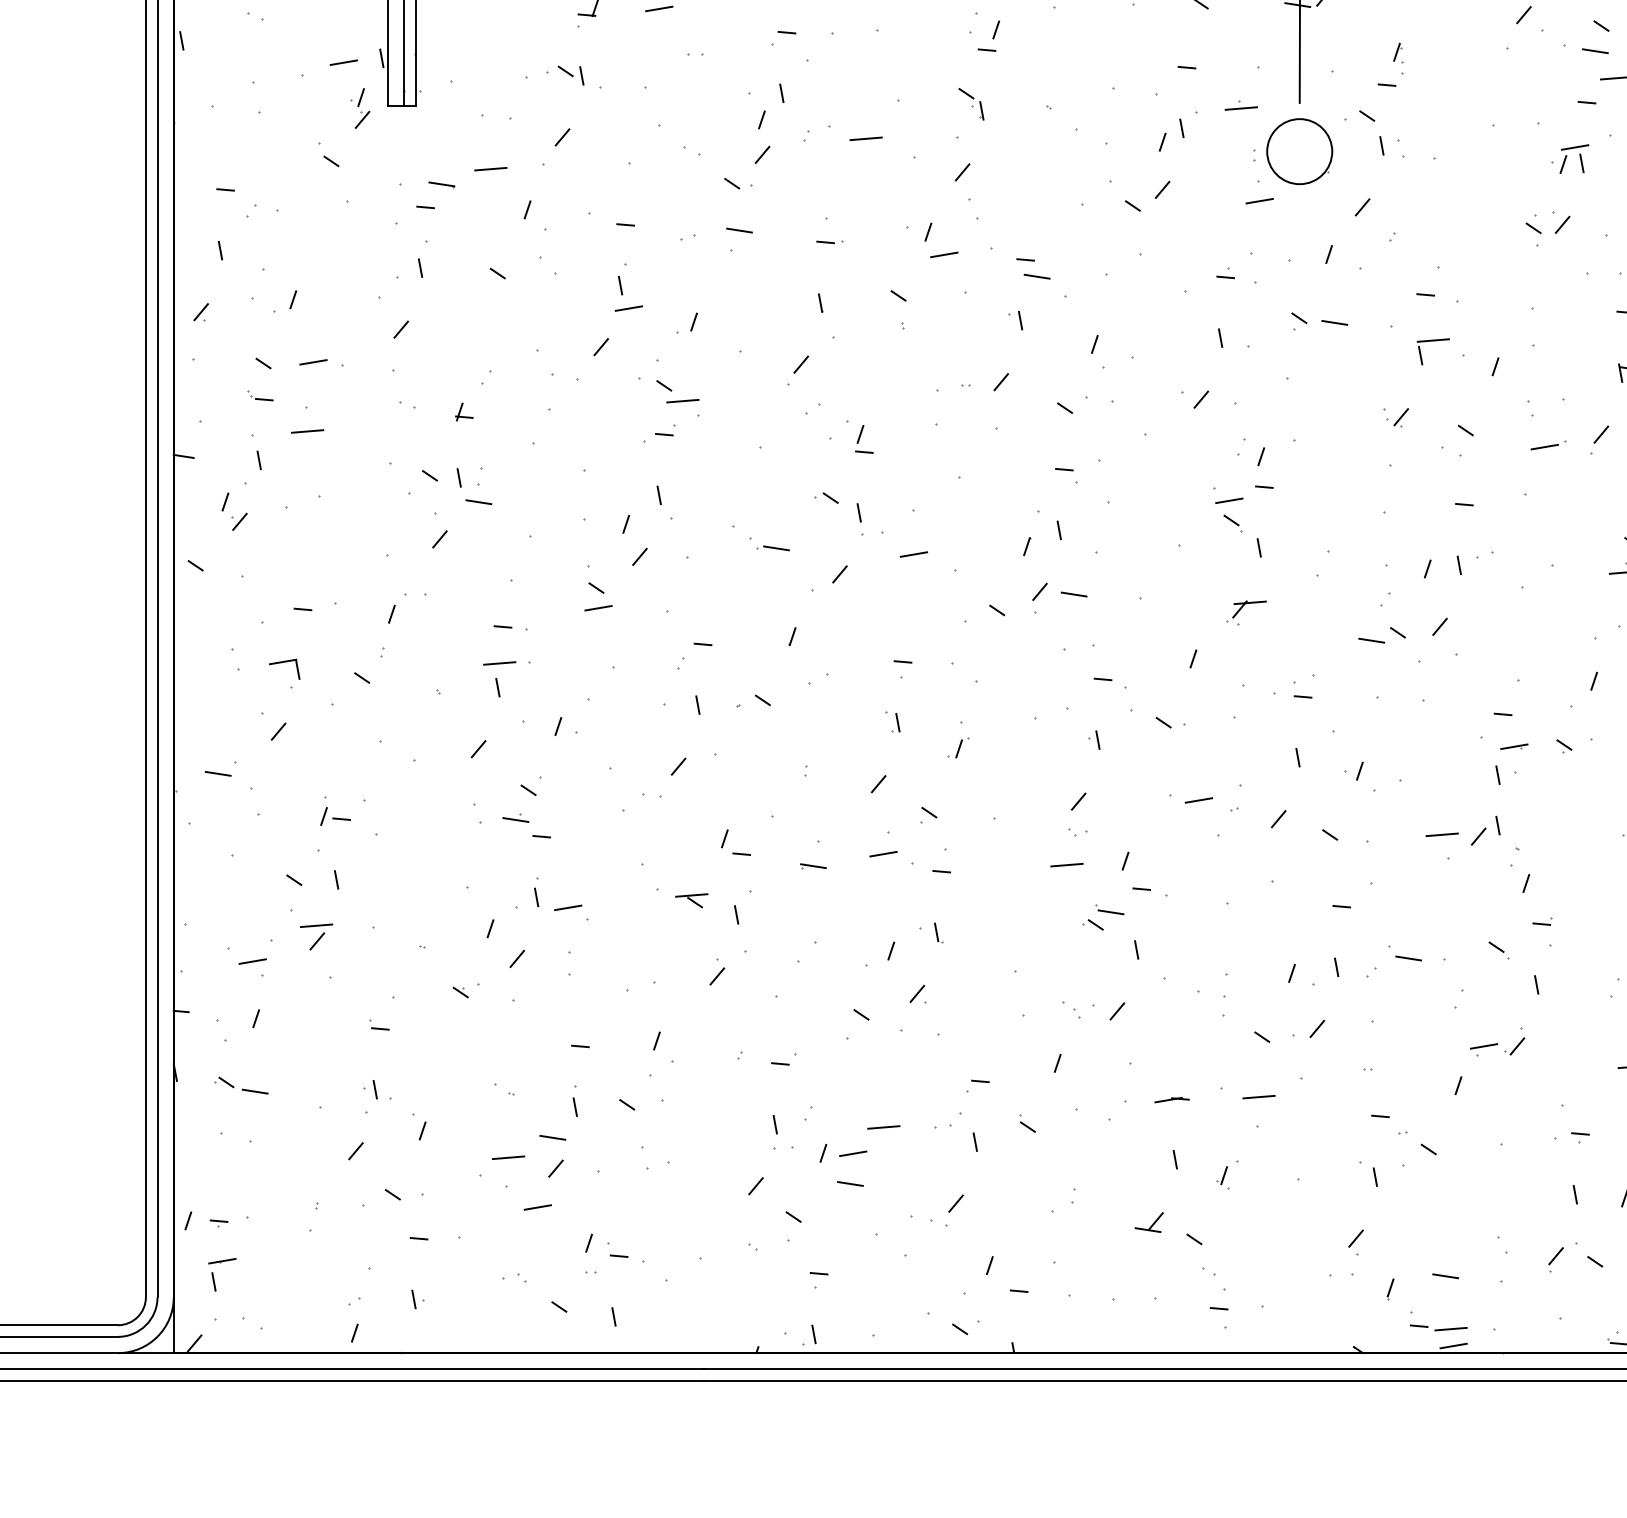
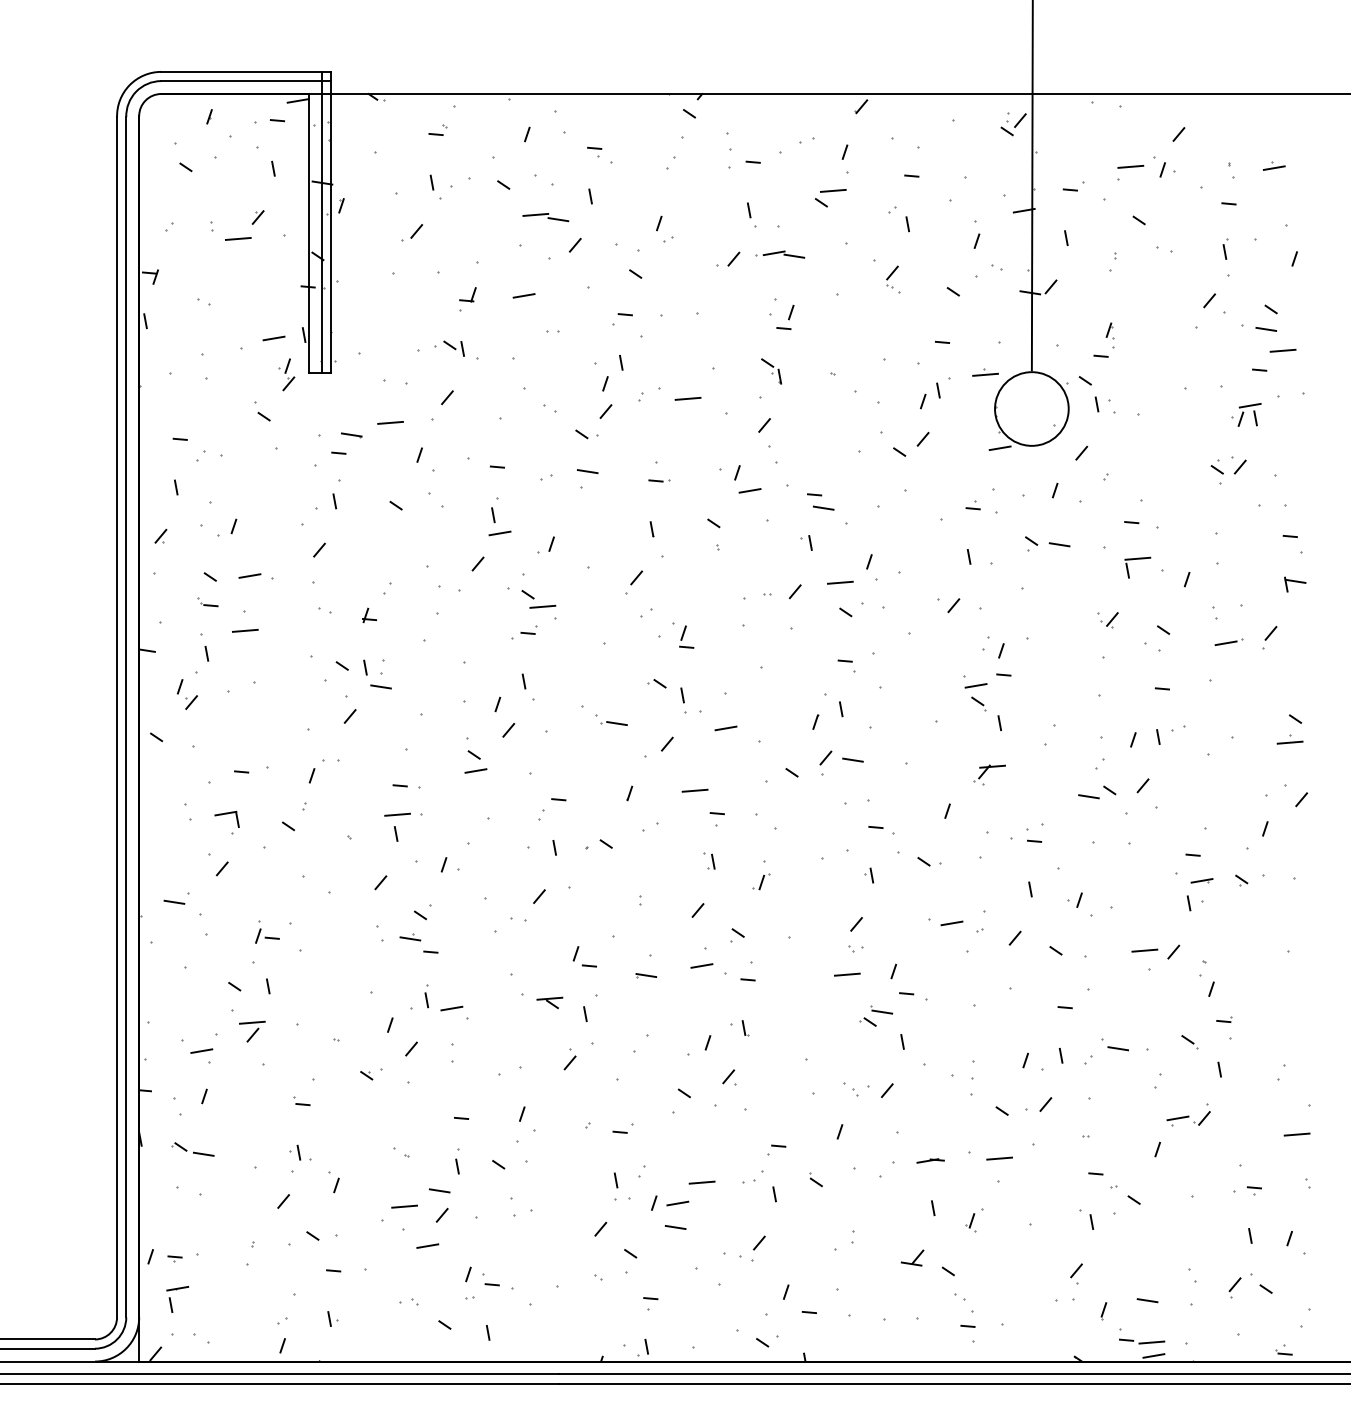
circle: (1299, 151) -> (1031, 408), size x1.43
line: (1057, 370) -> (839, 582), added
line: (874, 632) -> (694, 790), added
line: (1497, 825) -> (1188, 943), removed

